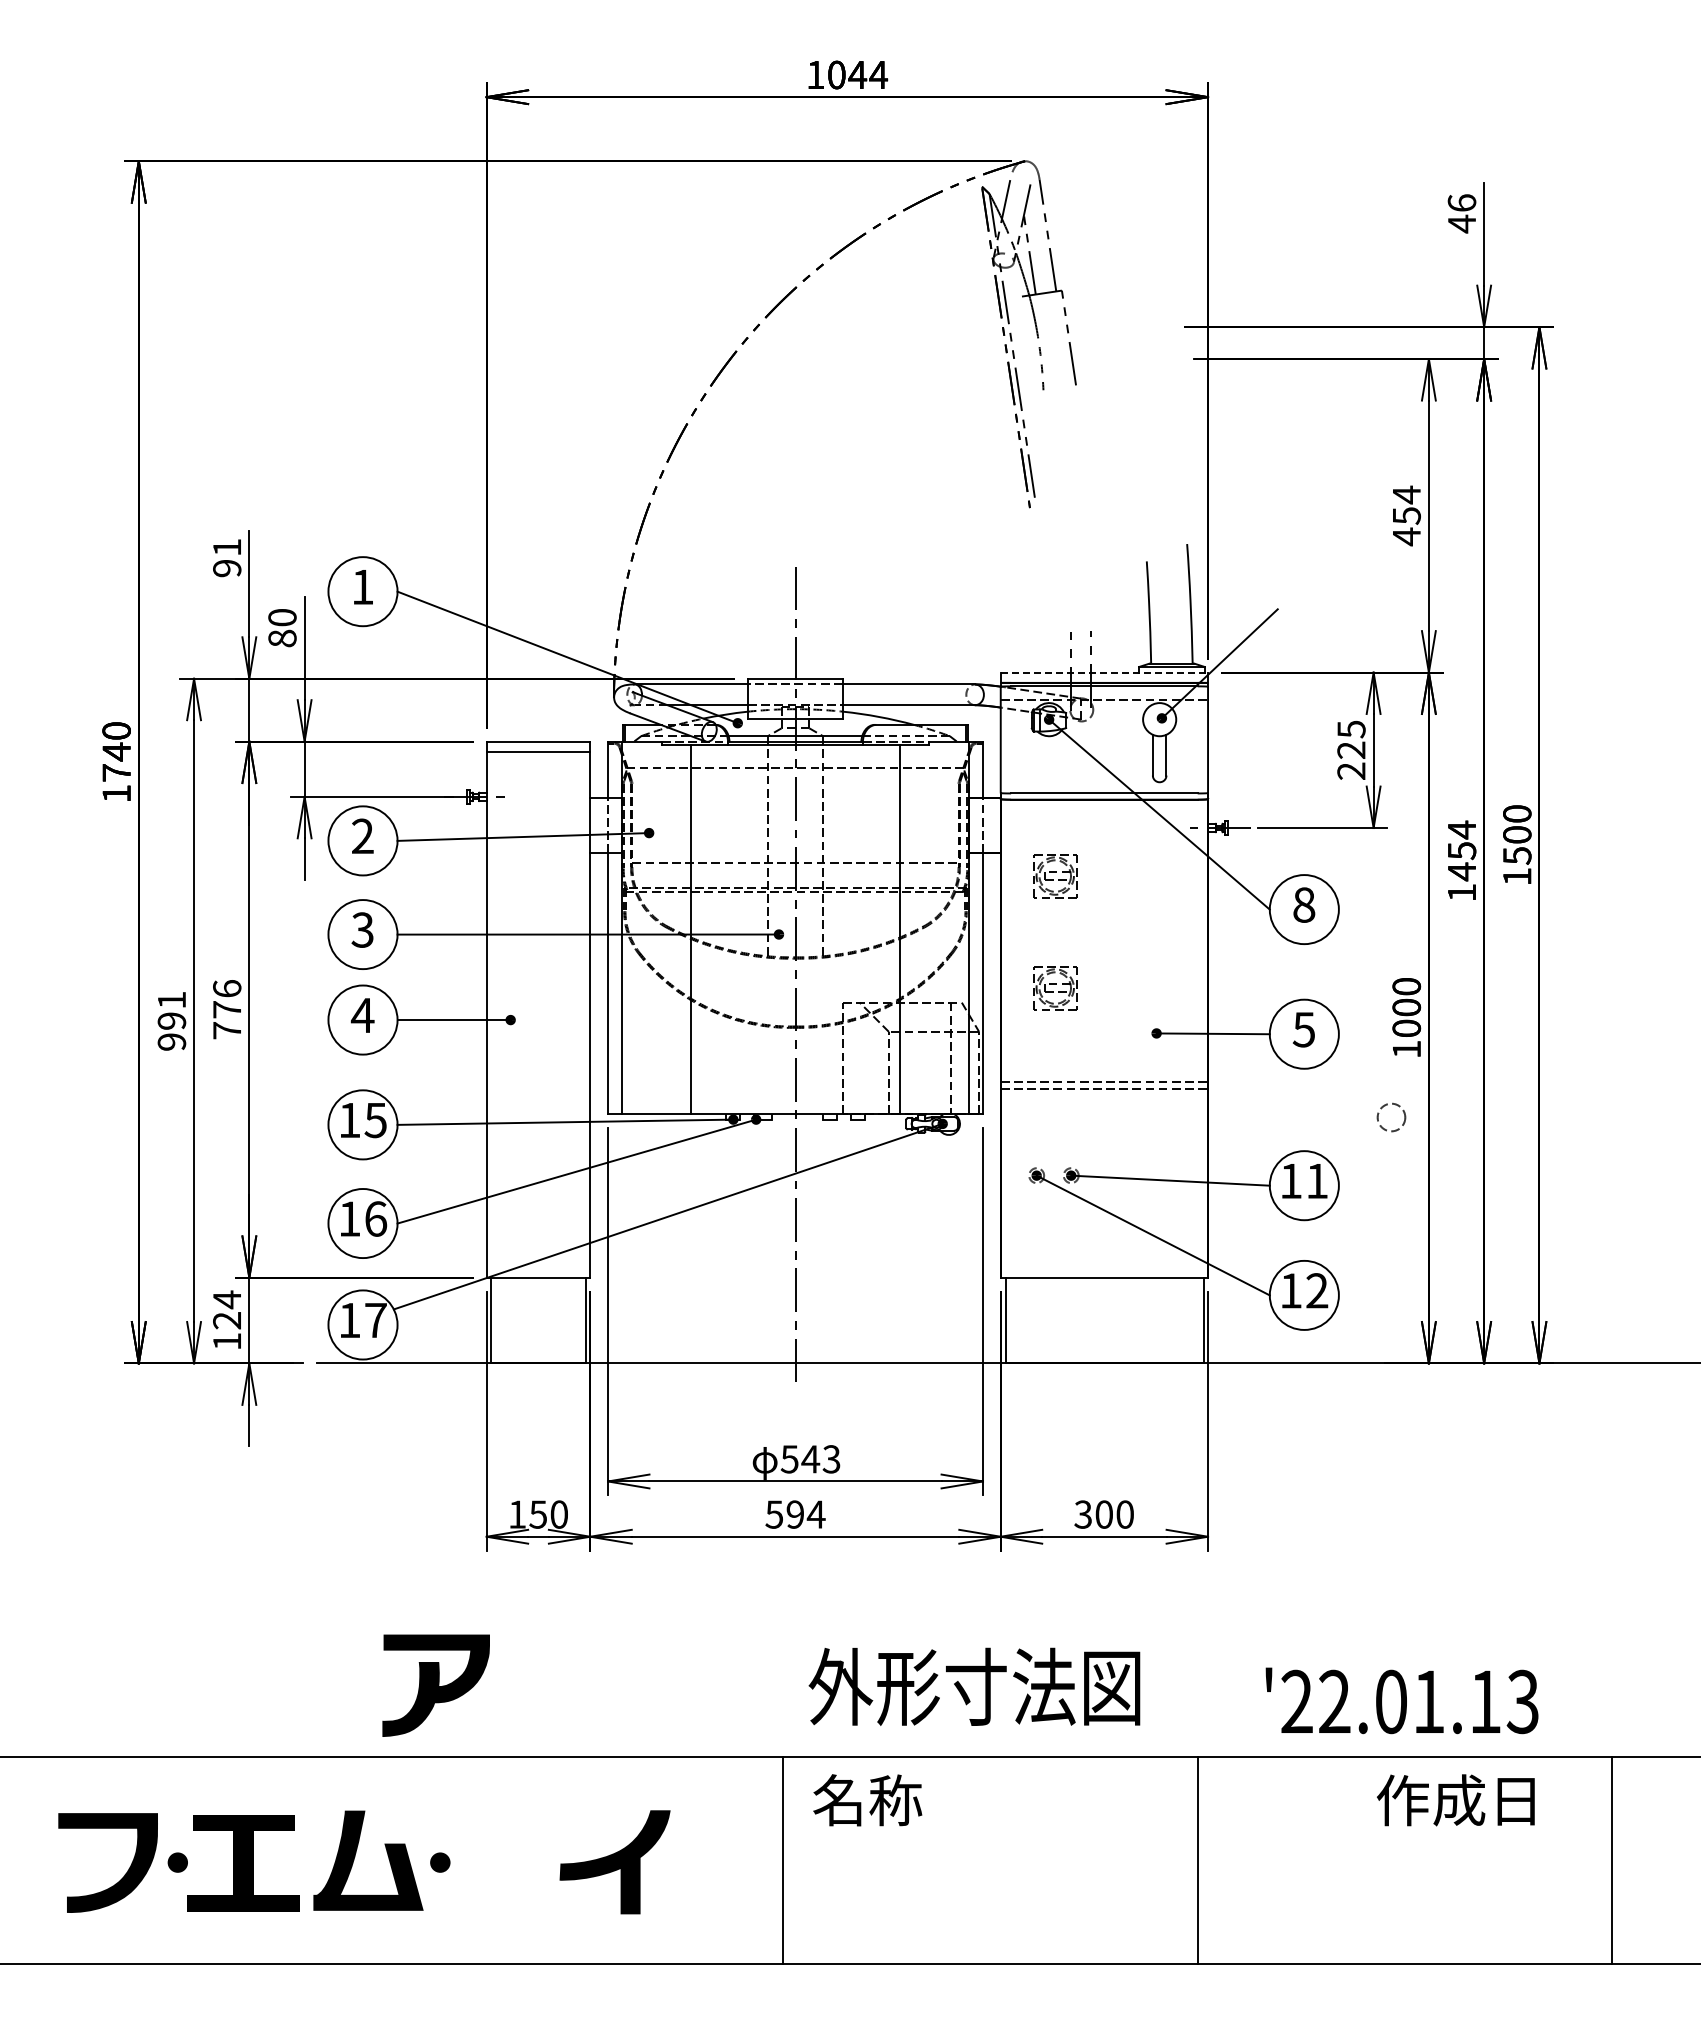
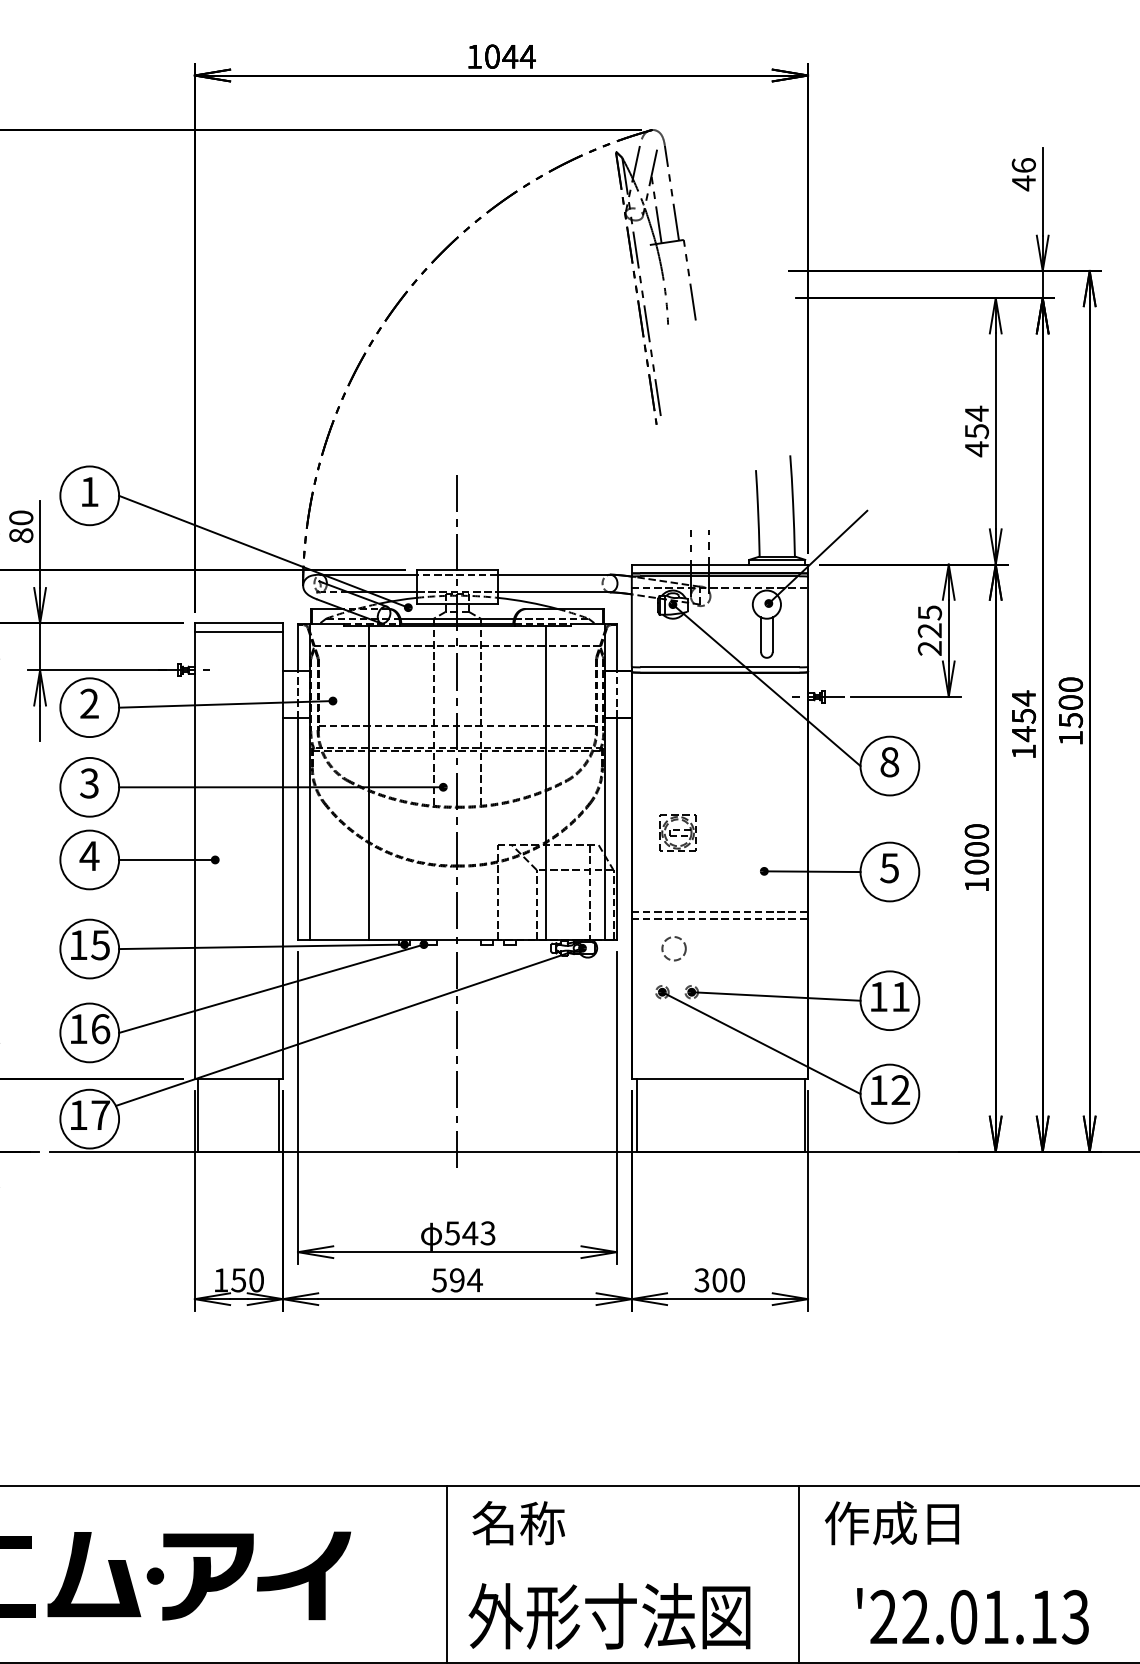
line: (1104, 672) -> (720, 564), dashed -> solid
part: (1055, 876) -> (678, 737), removed
circle: (1391, 1117) -> (674, 948), moved
part: (435, 1685) -> (207, 1576), moved
text: (974, 1686) -> (609, 1615), moved
text: (1401, 1700) -> (972, 1615), moved
text: (1455, 1800) -> (891, 1523), moved

